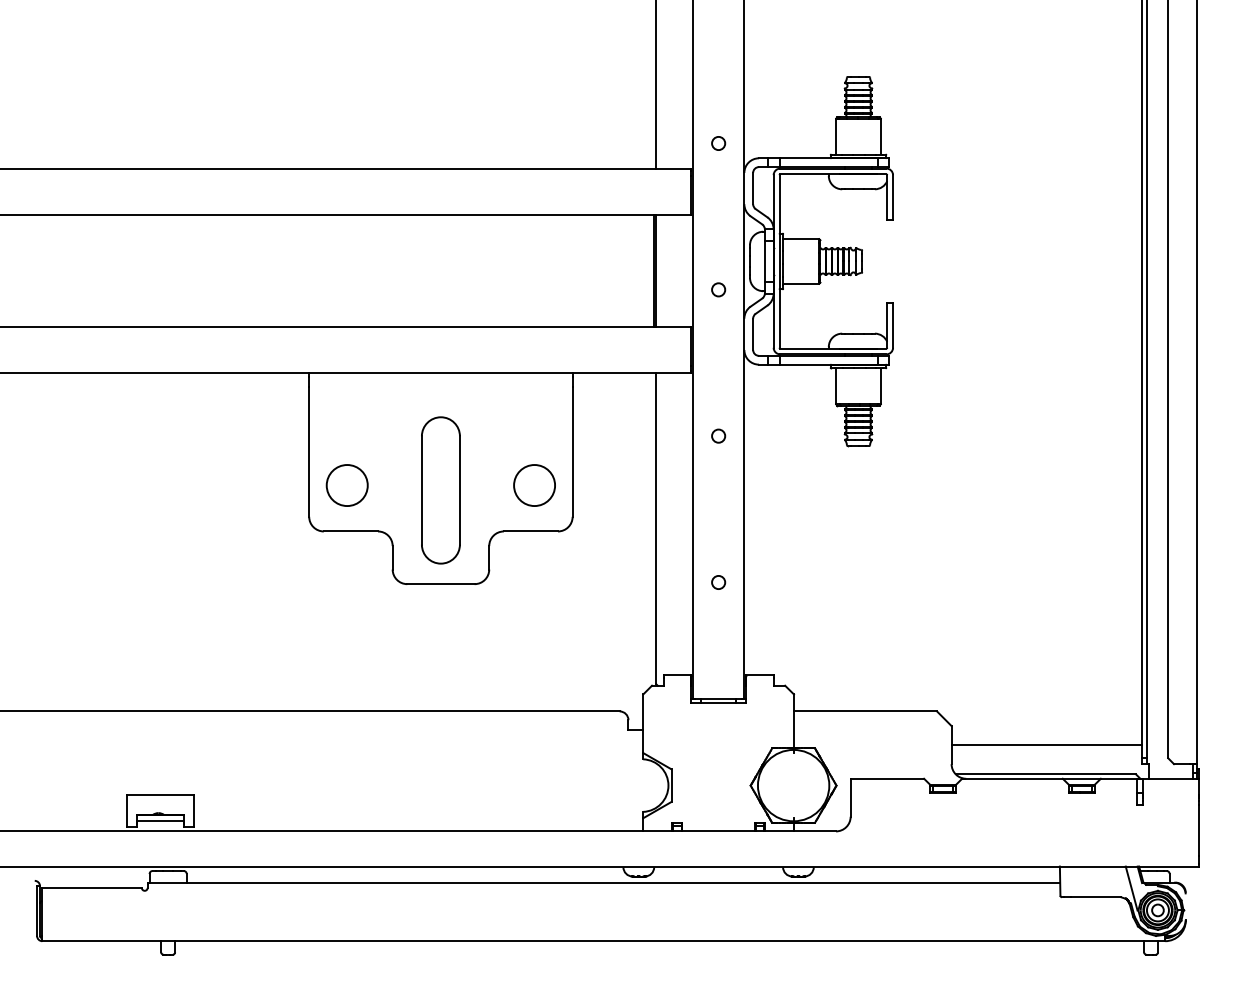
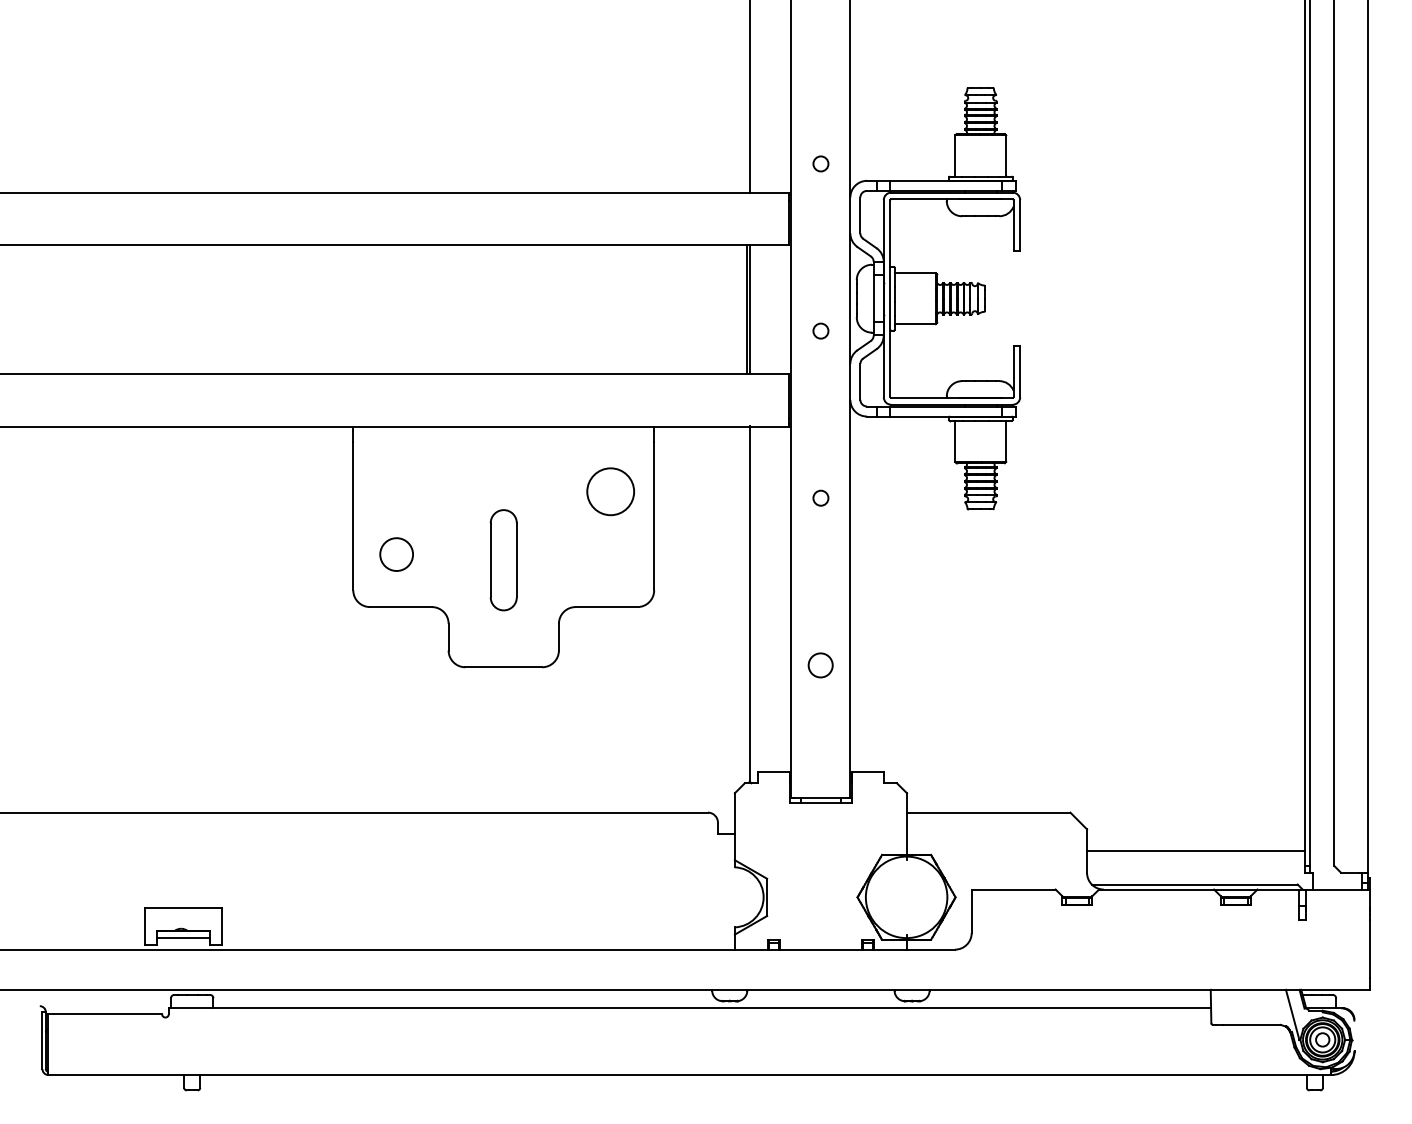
circle: (346, 485) -> (395, 554), size x0.7
circle: (534, 485) -> (610, 491), moved
part: (440, 490) -> (503, 560), size x0.6
circle: (718, 582) -> (820, 665), size x1.6

